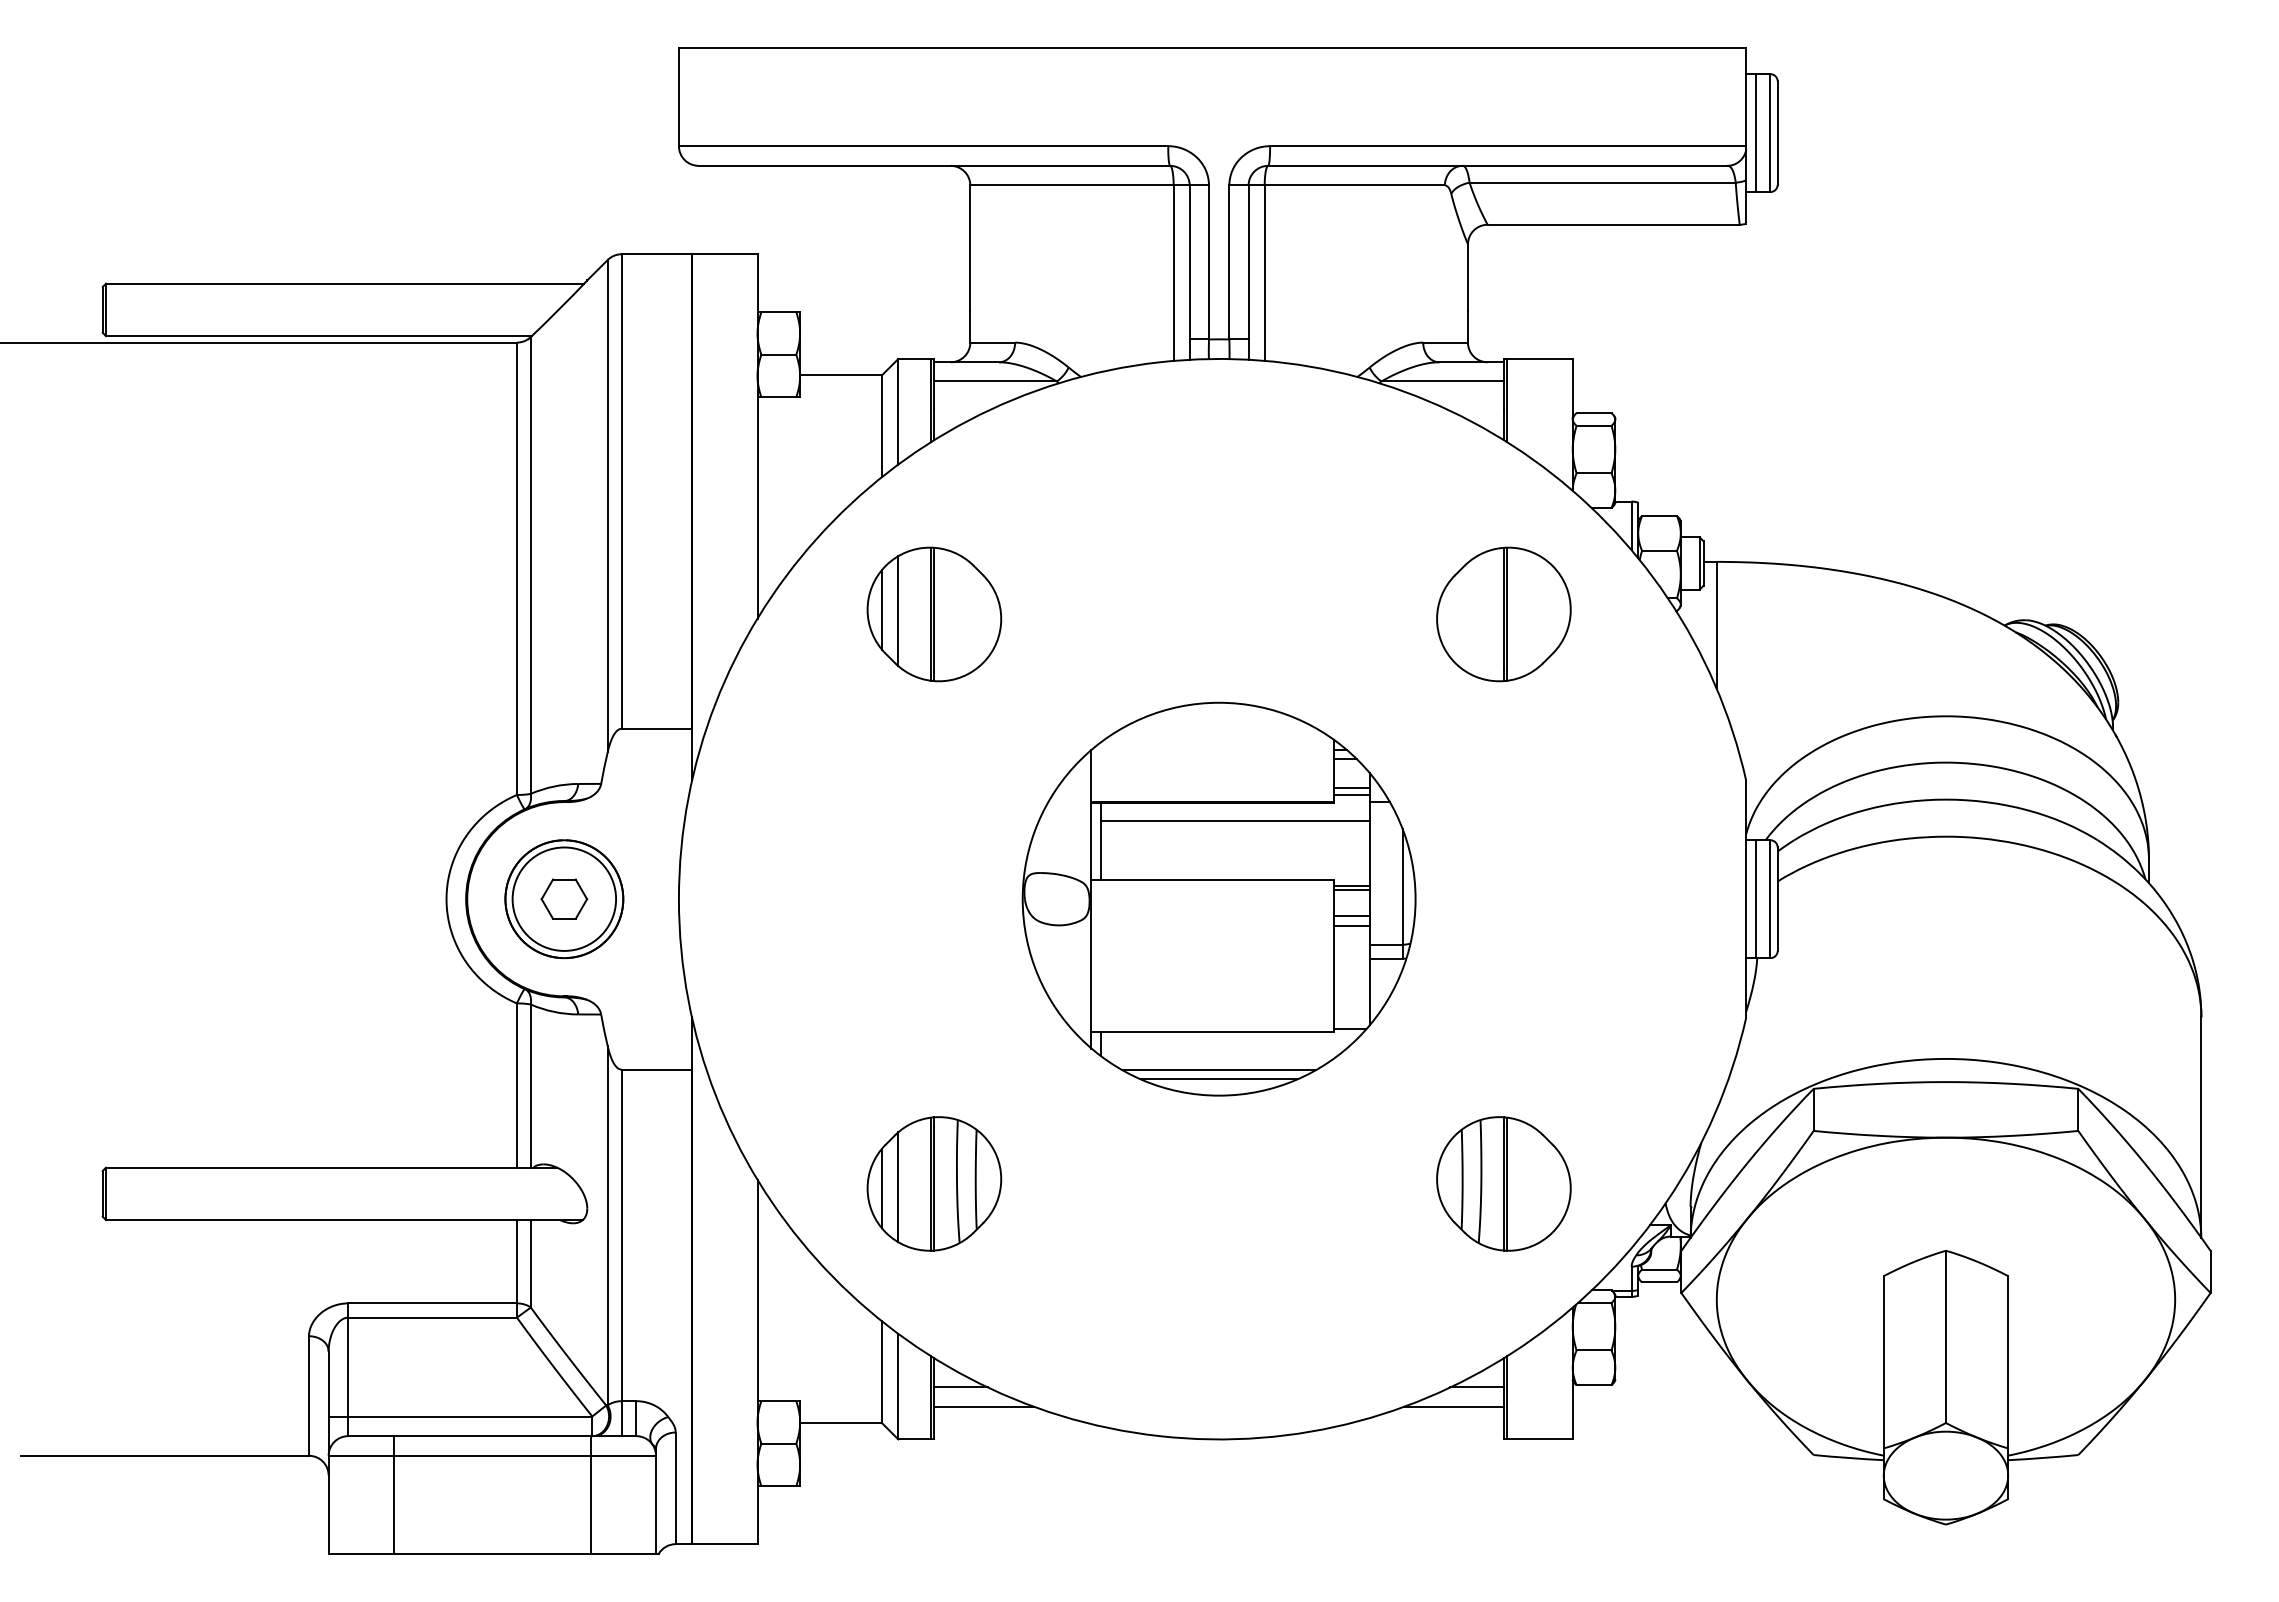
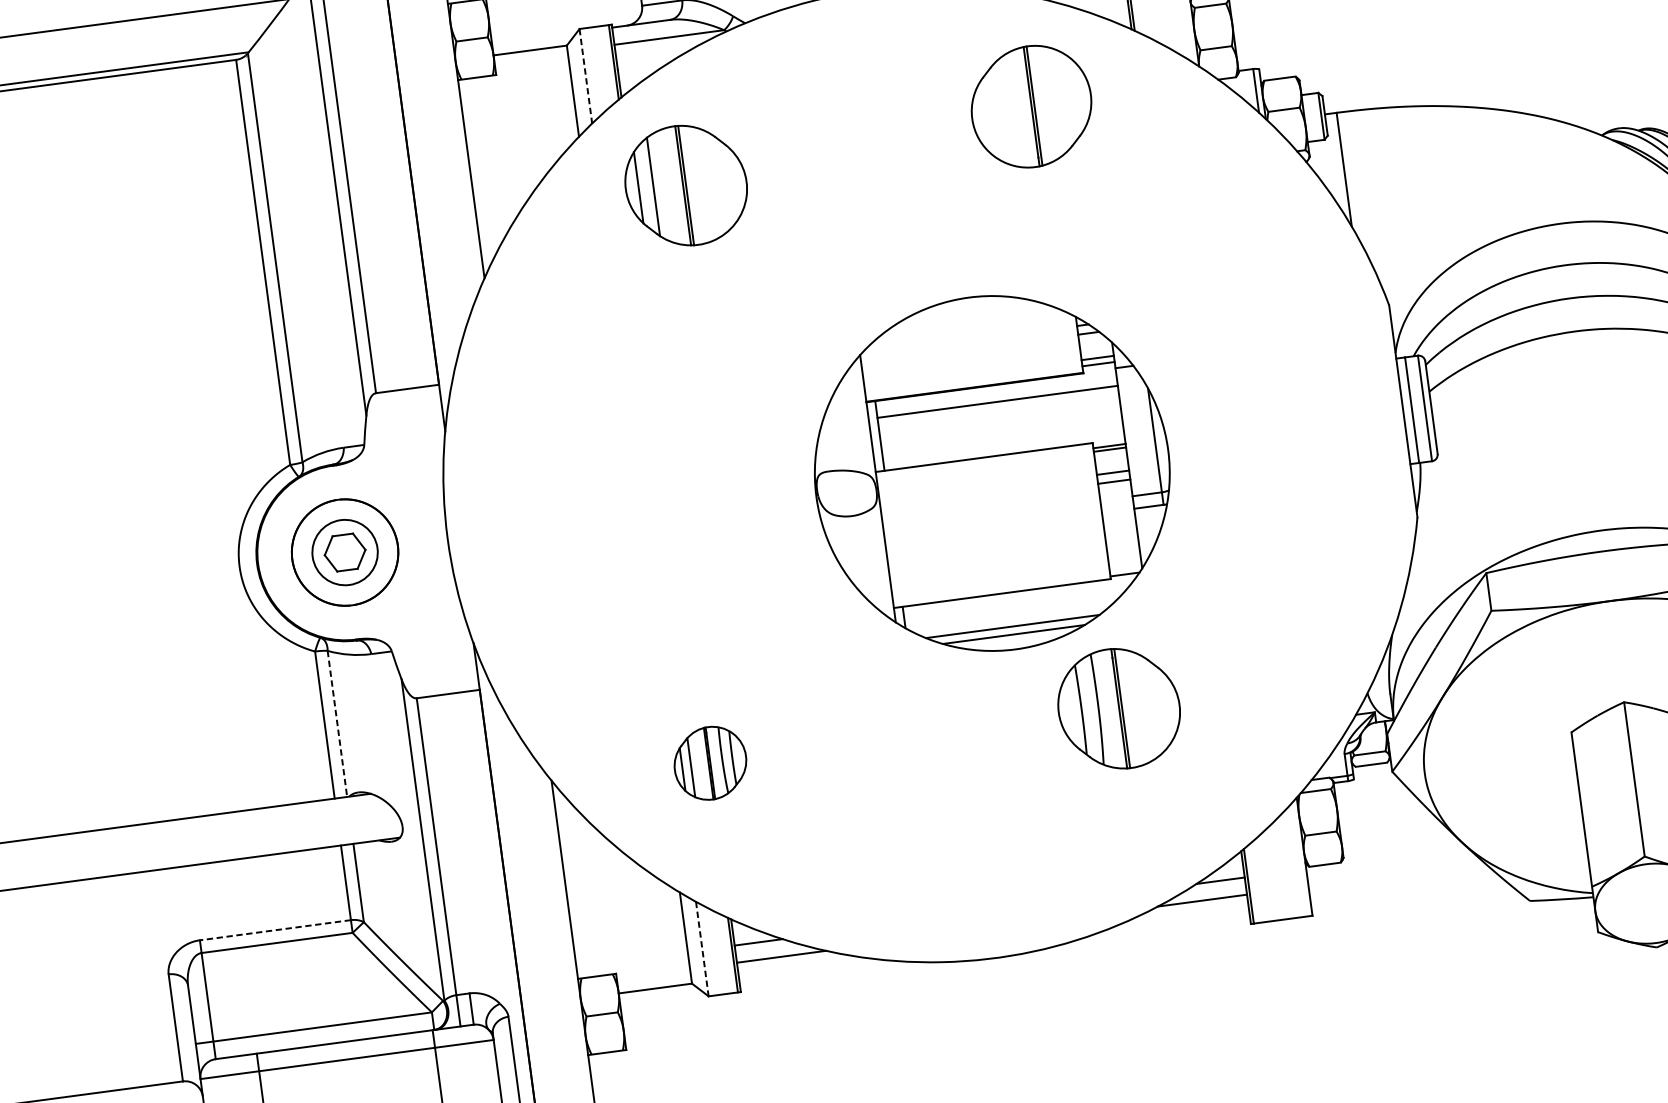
line: (898, 411) -> (586, 75), solid -> dashed
part: (934, 614) -> (686, 185), moved
part: (1503, 614) -> (1031, 106), moved
circle: (564, 898) -> (345, 551), size x0.7
part: (1218, 898) -> (991, 472), moved
line: (530, 1086) -> (337, 724), solid -> dashed
part: (934, 1183) -> (710, 762), size x0.6
part: (1503, 1183) -> (1118, 708), moved
line: (432, 1303) -> (275, 930), solid -> dashed
line: (898, 1386) -> (702, 948), solid -> dashed

